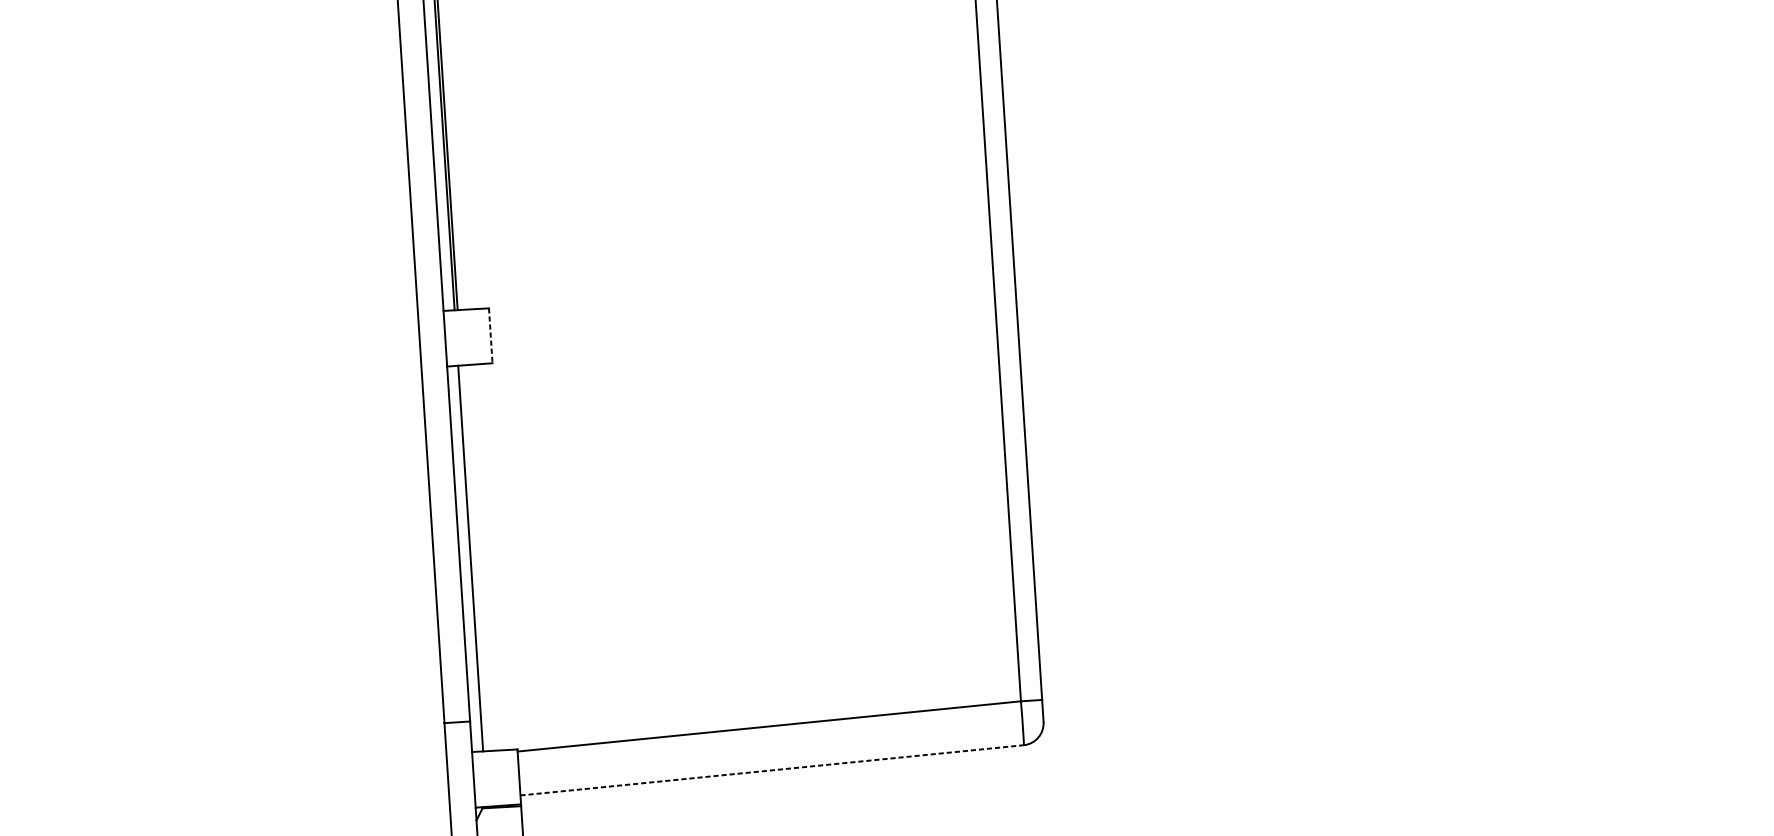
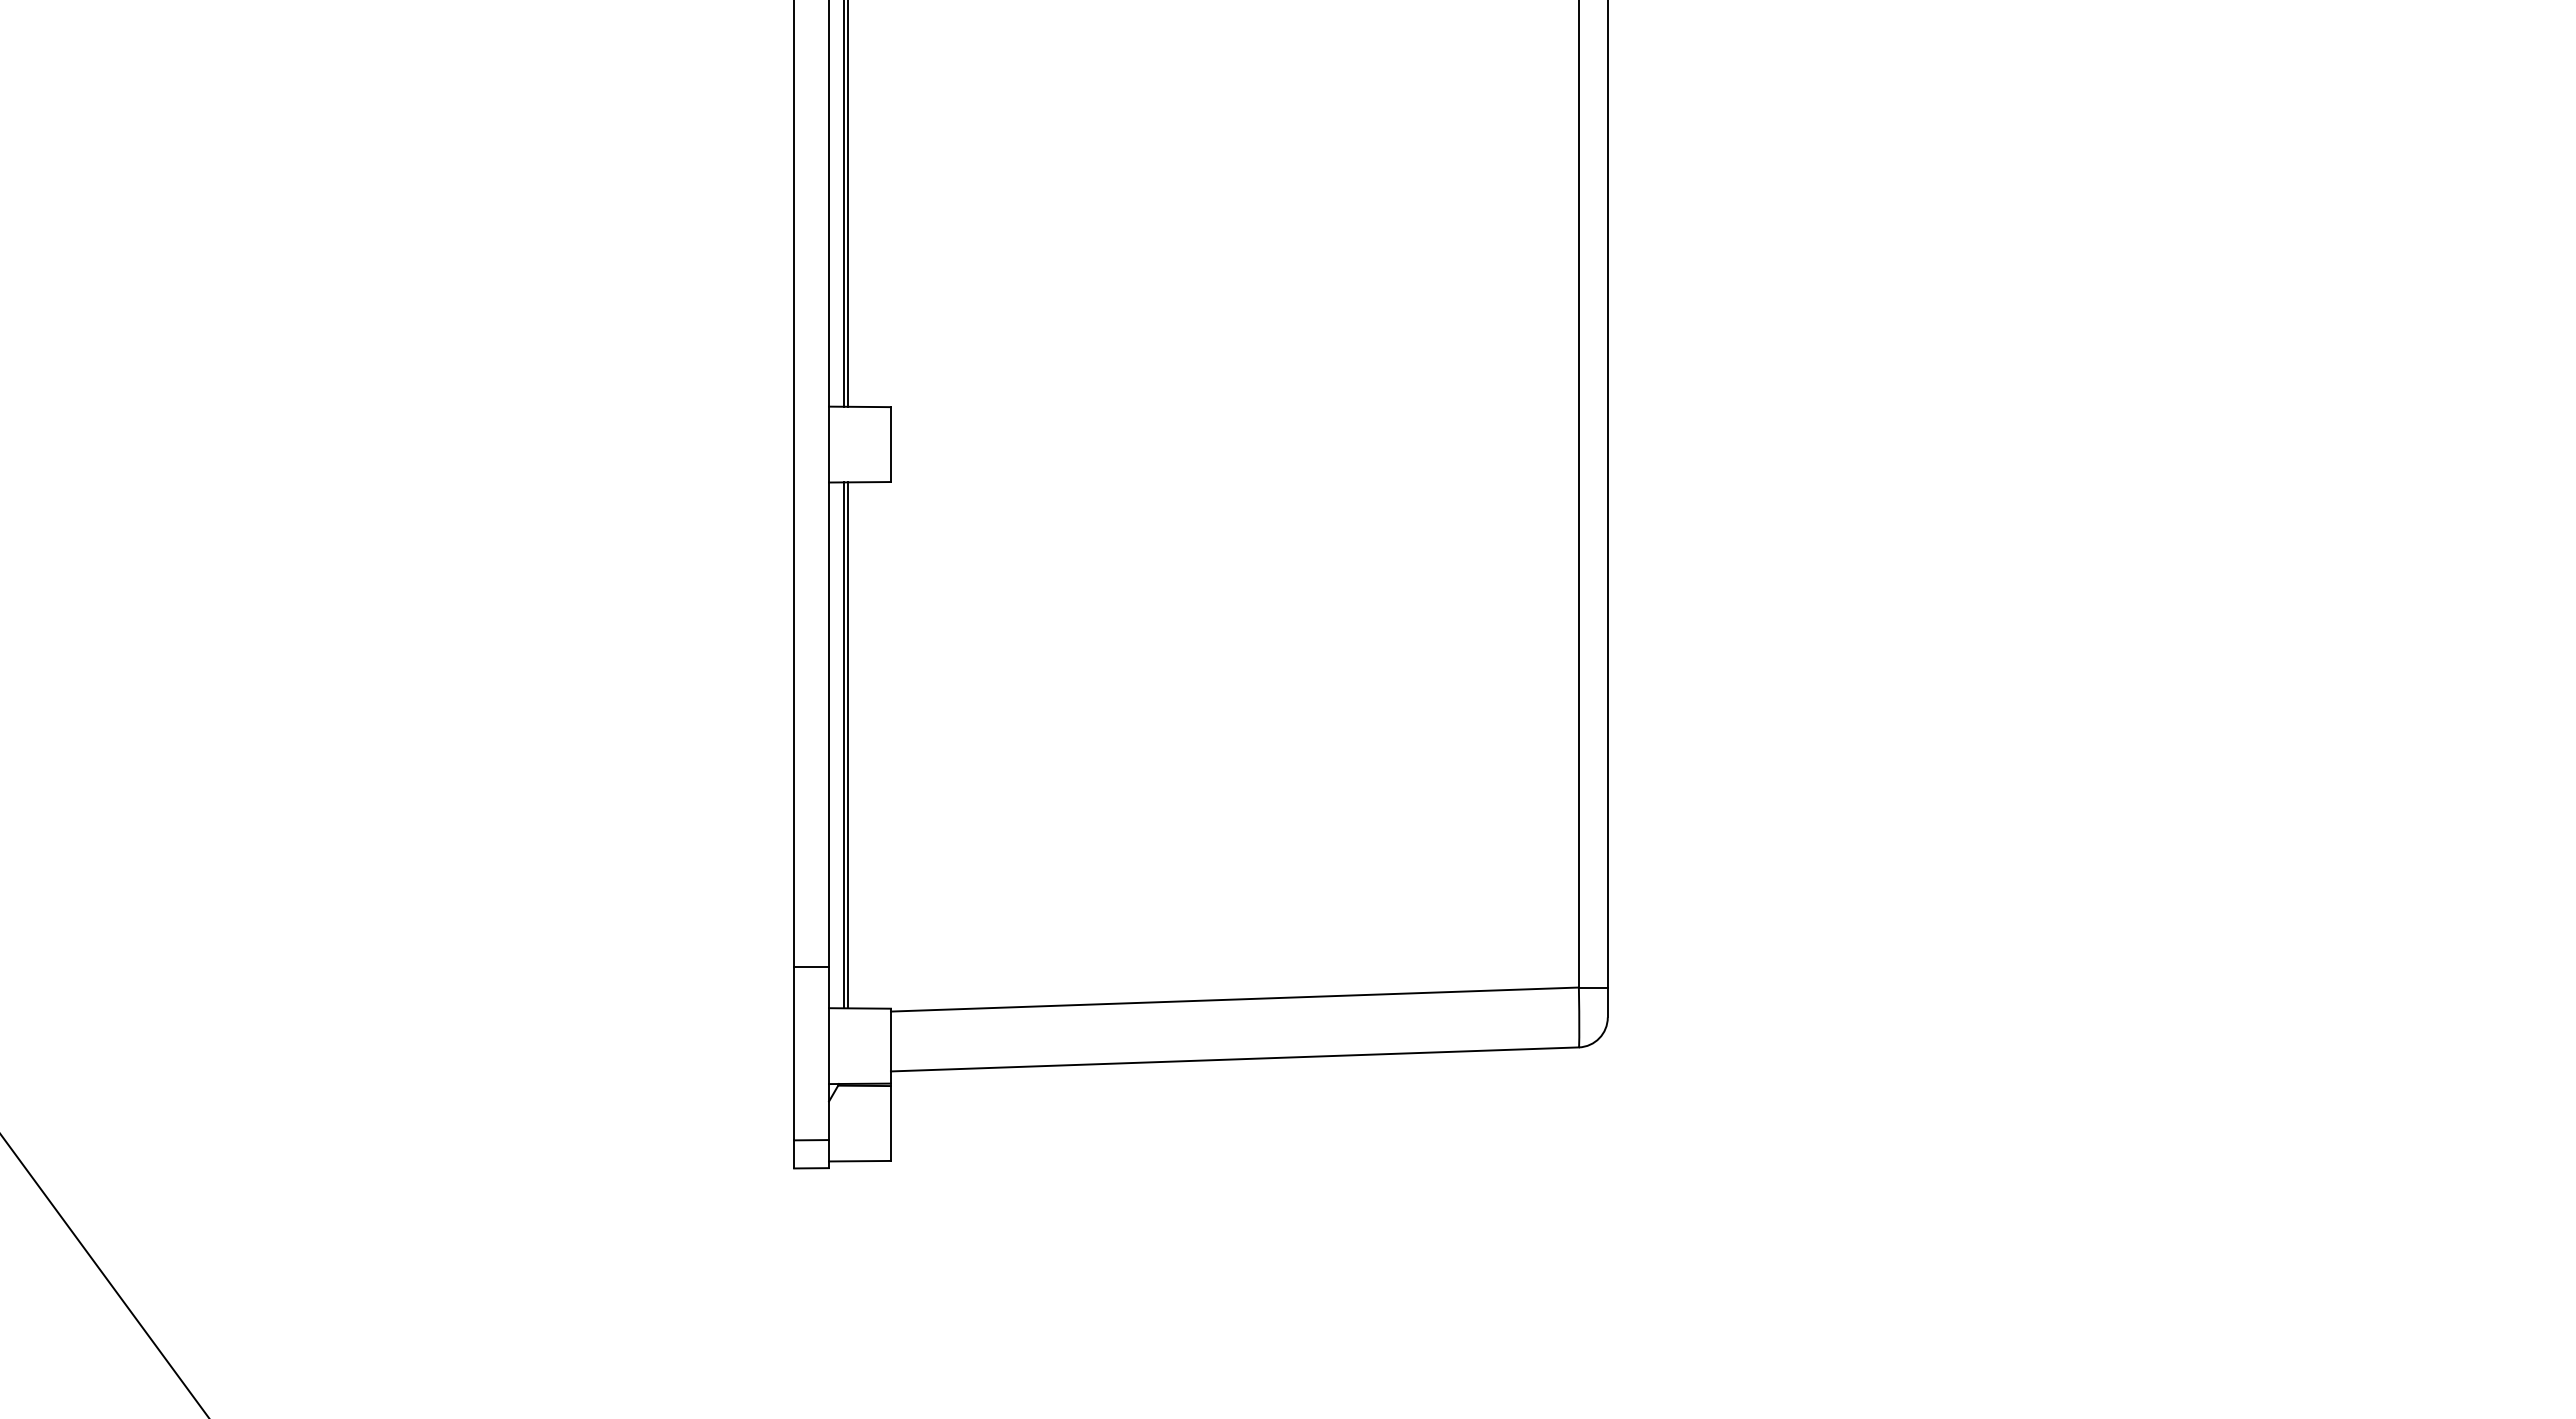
line: (490, 336) -> (890, 445), dashed -> solid
line: (473, 558) -> (848, 745), added
line: (772, 770) -> (1235, 1059), dashed -> solid

